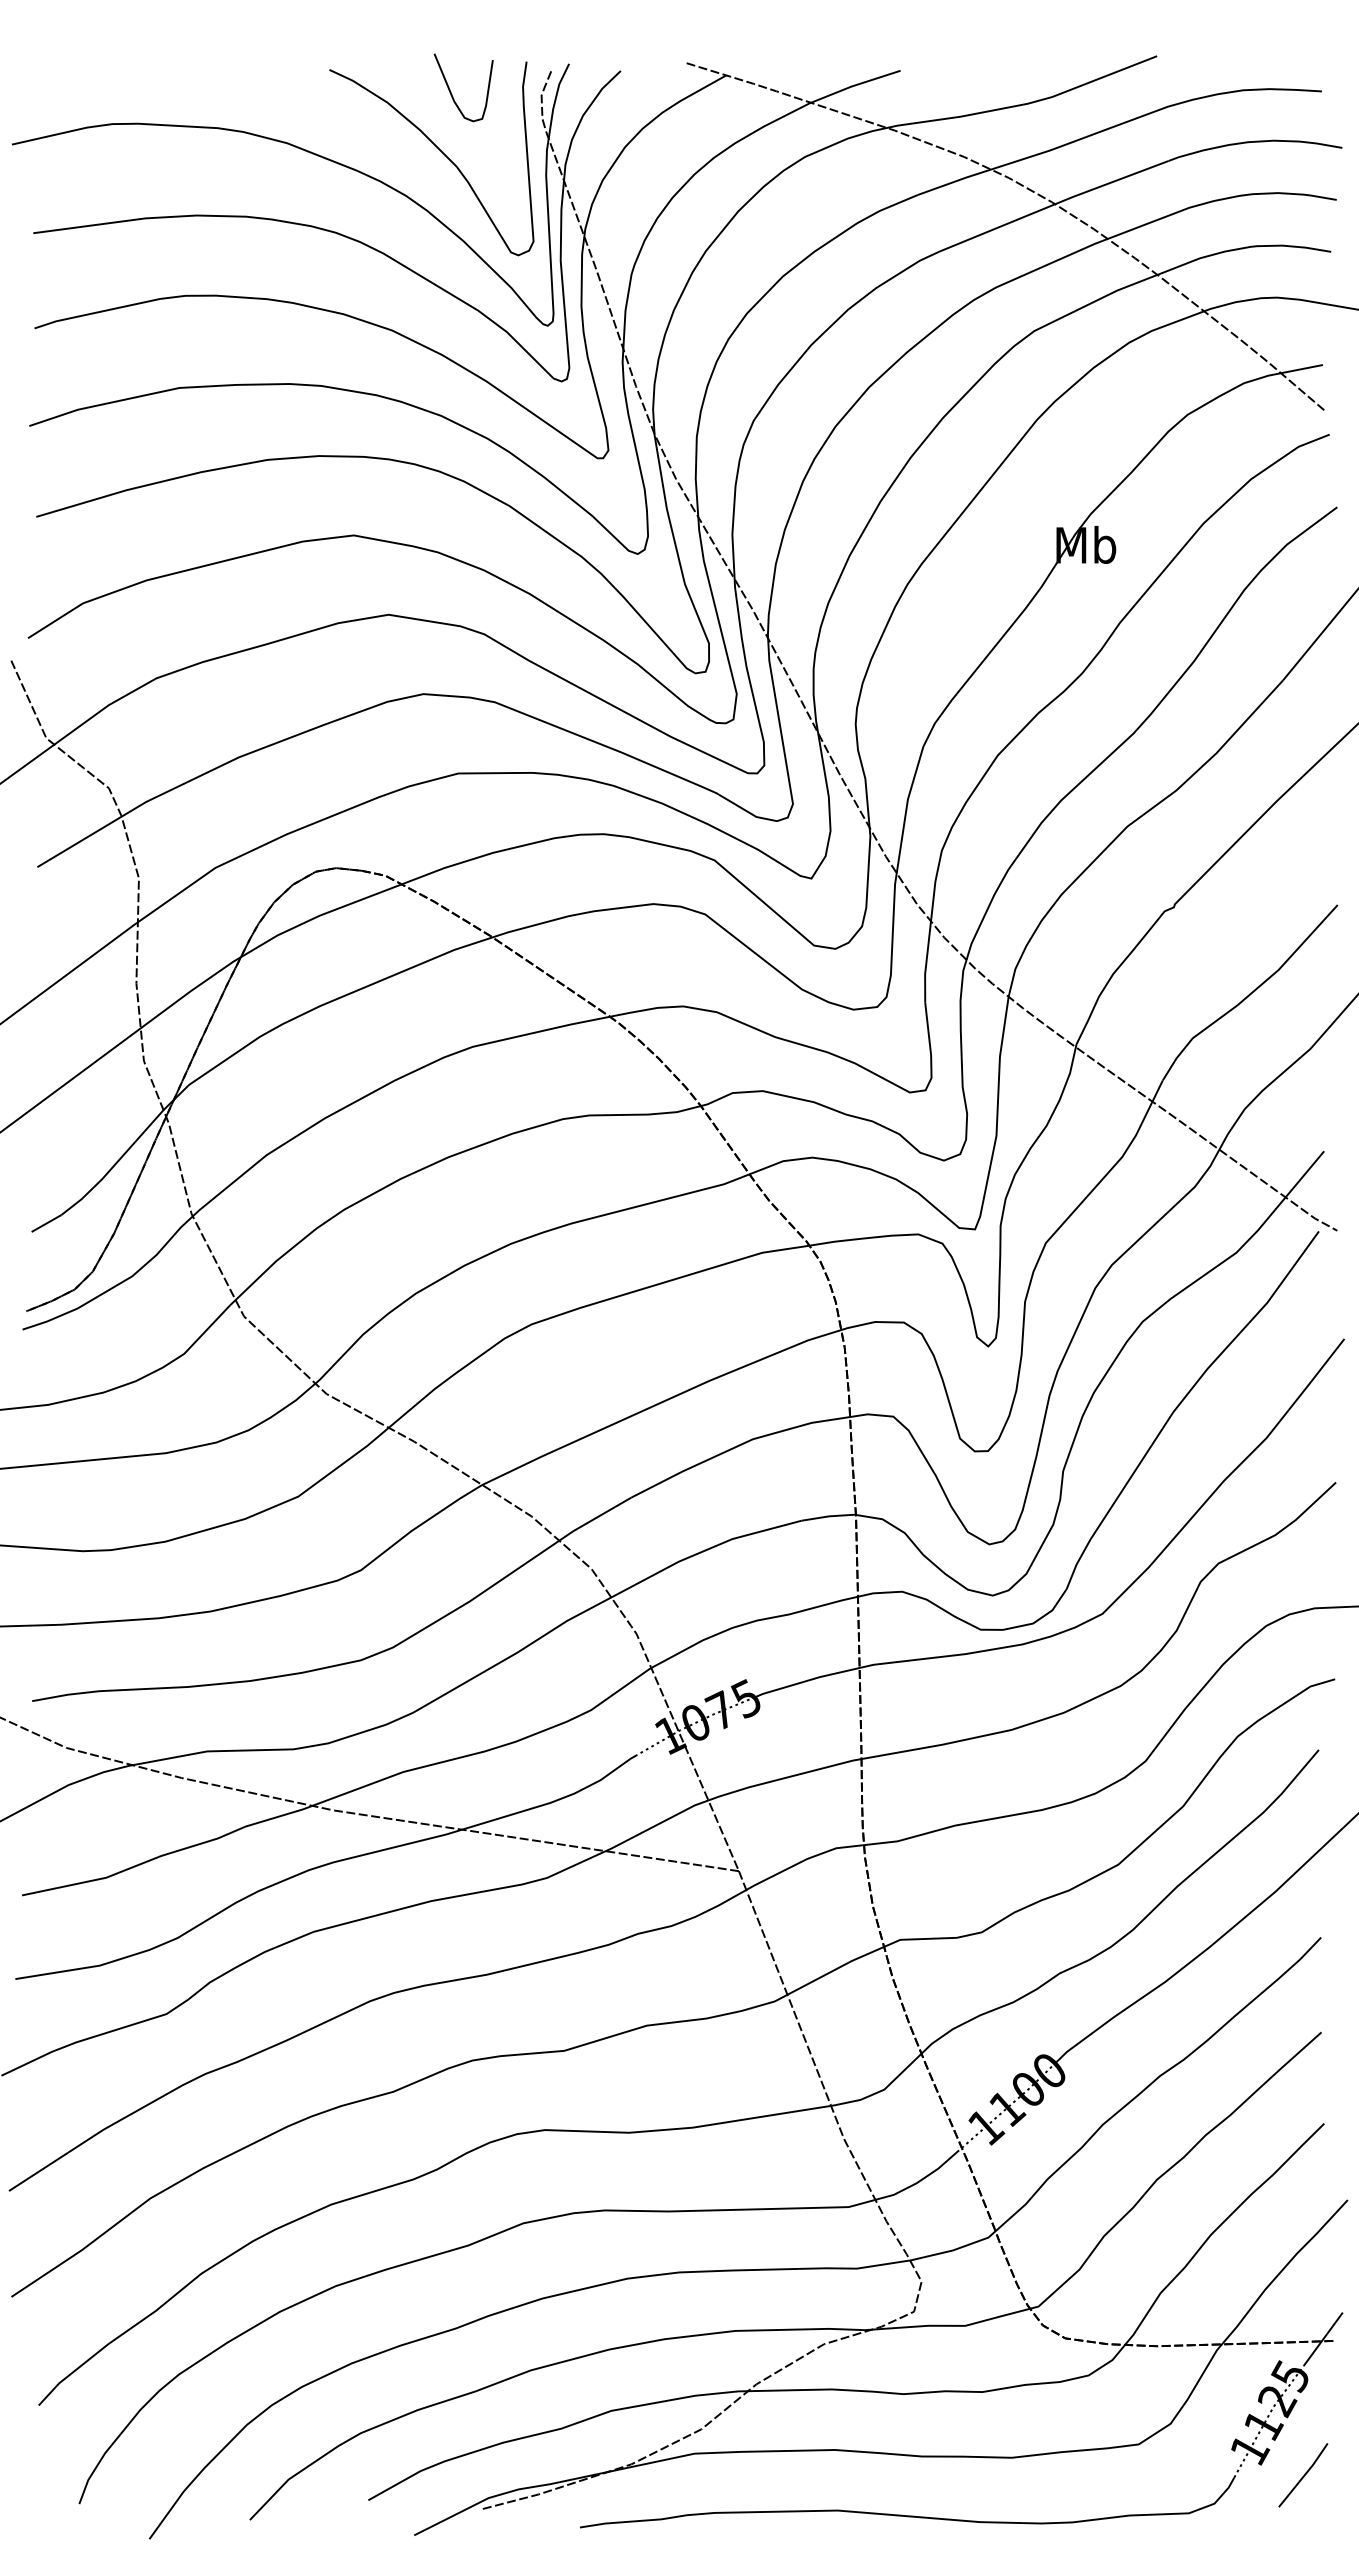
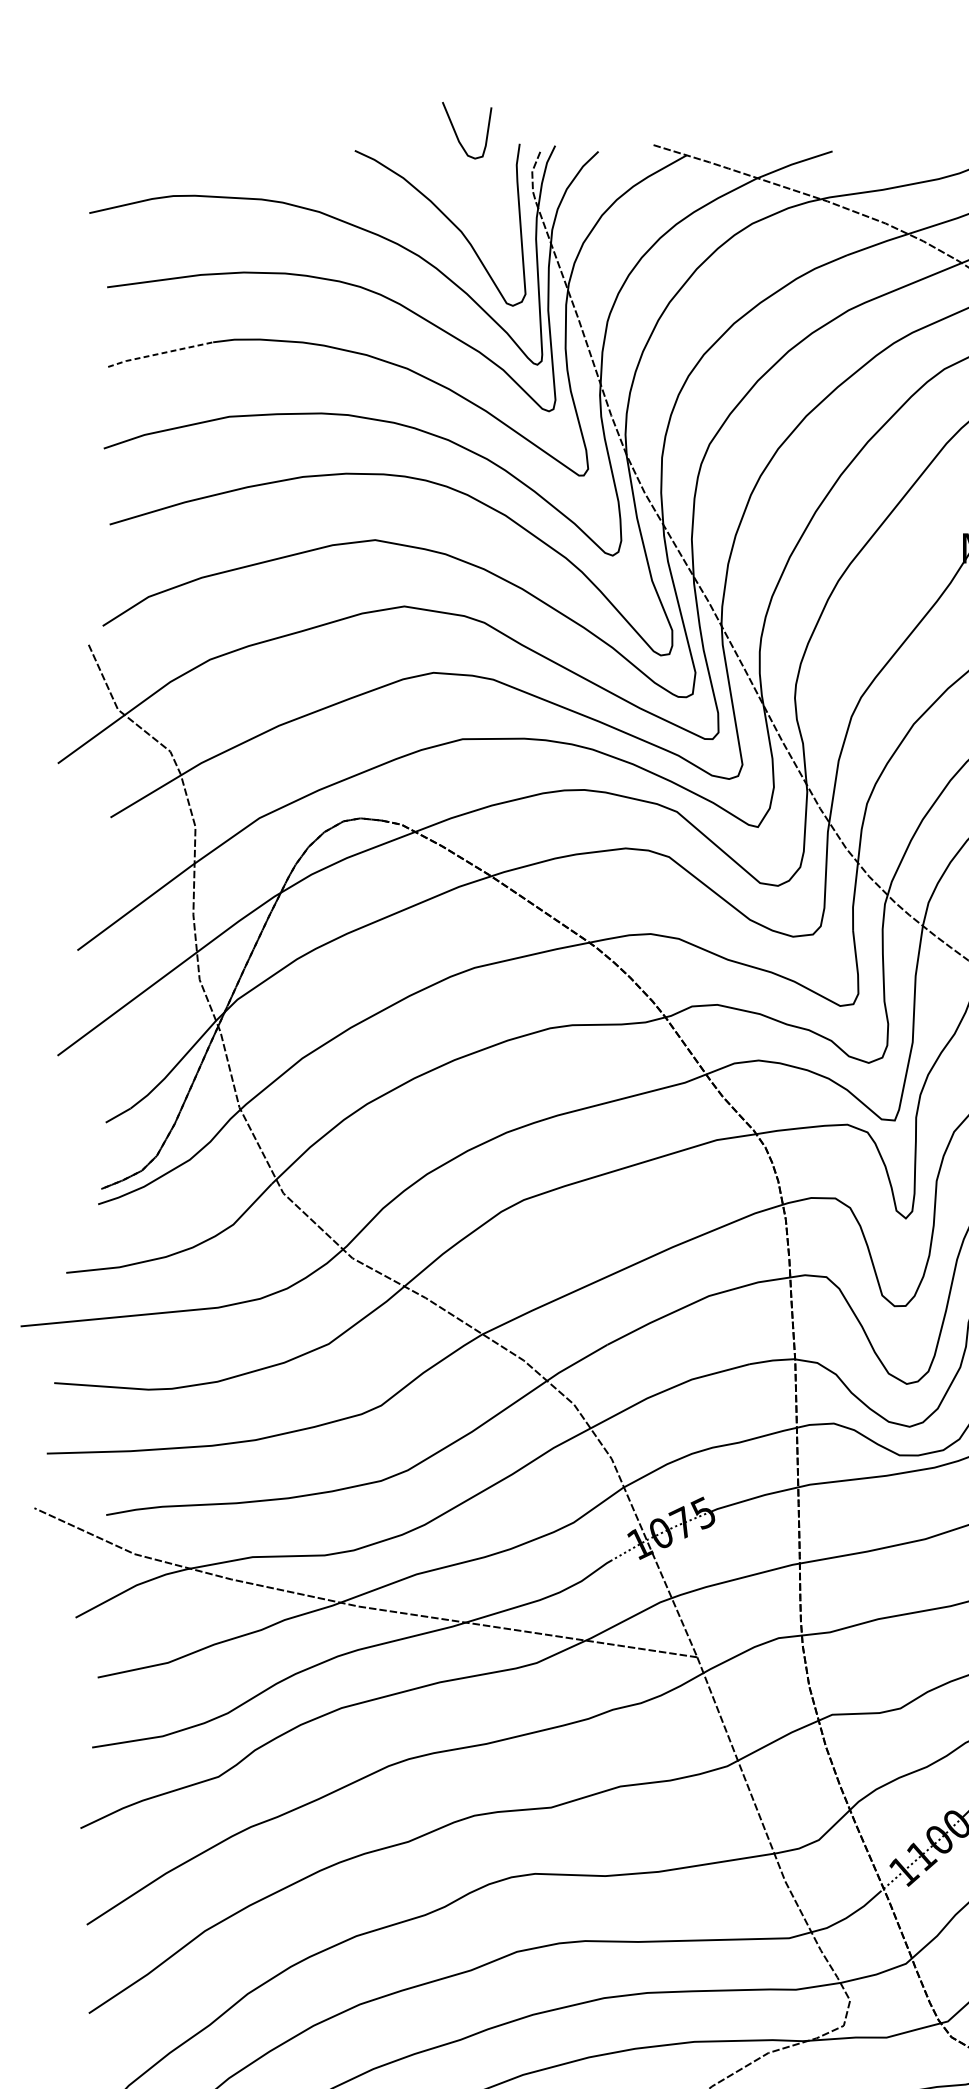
curve: (451, 91) -> (456, 133), moved
line: (96, 312) -> (159, 353), solid -> dashed

